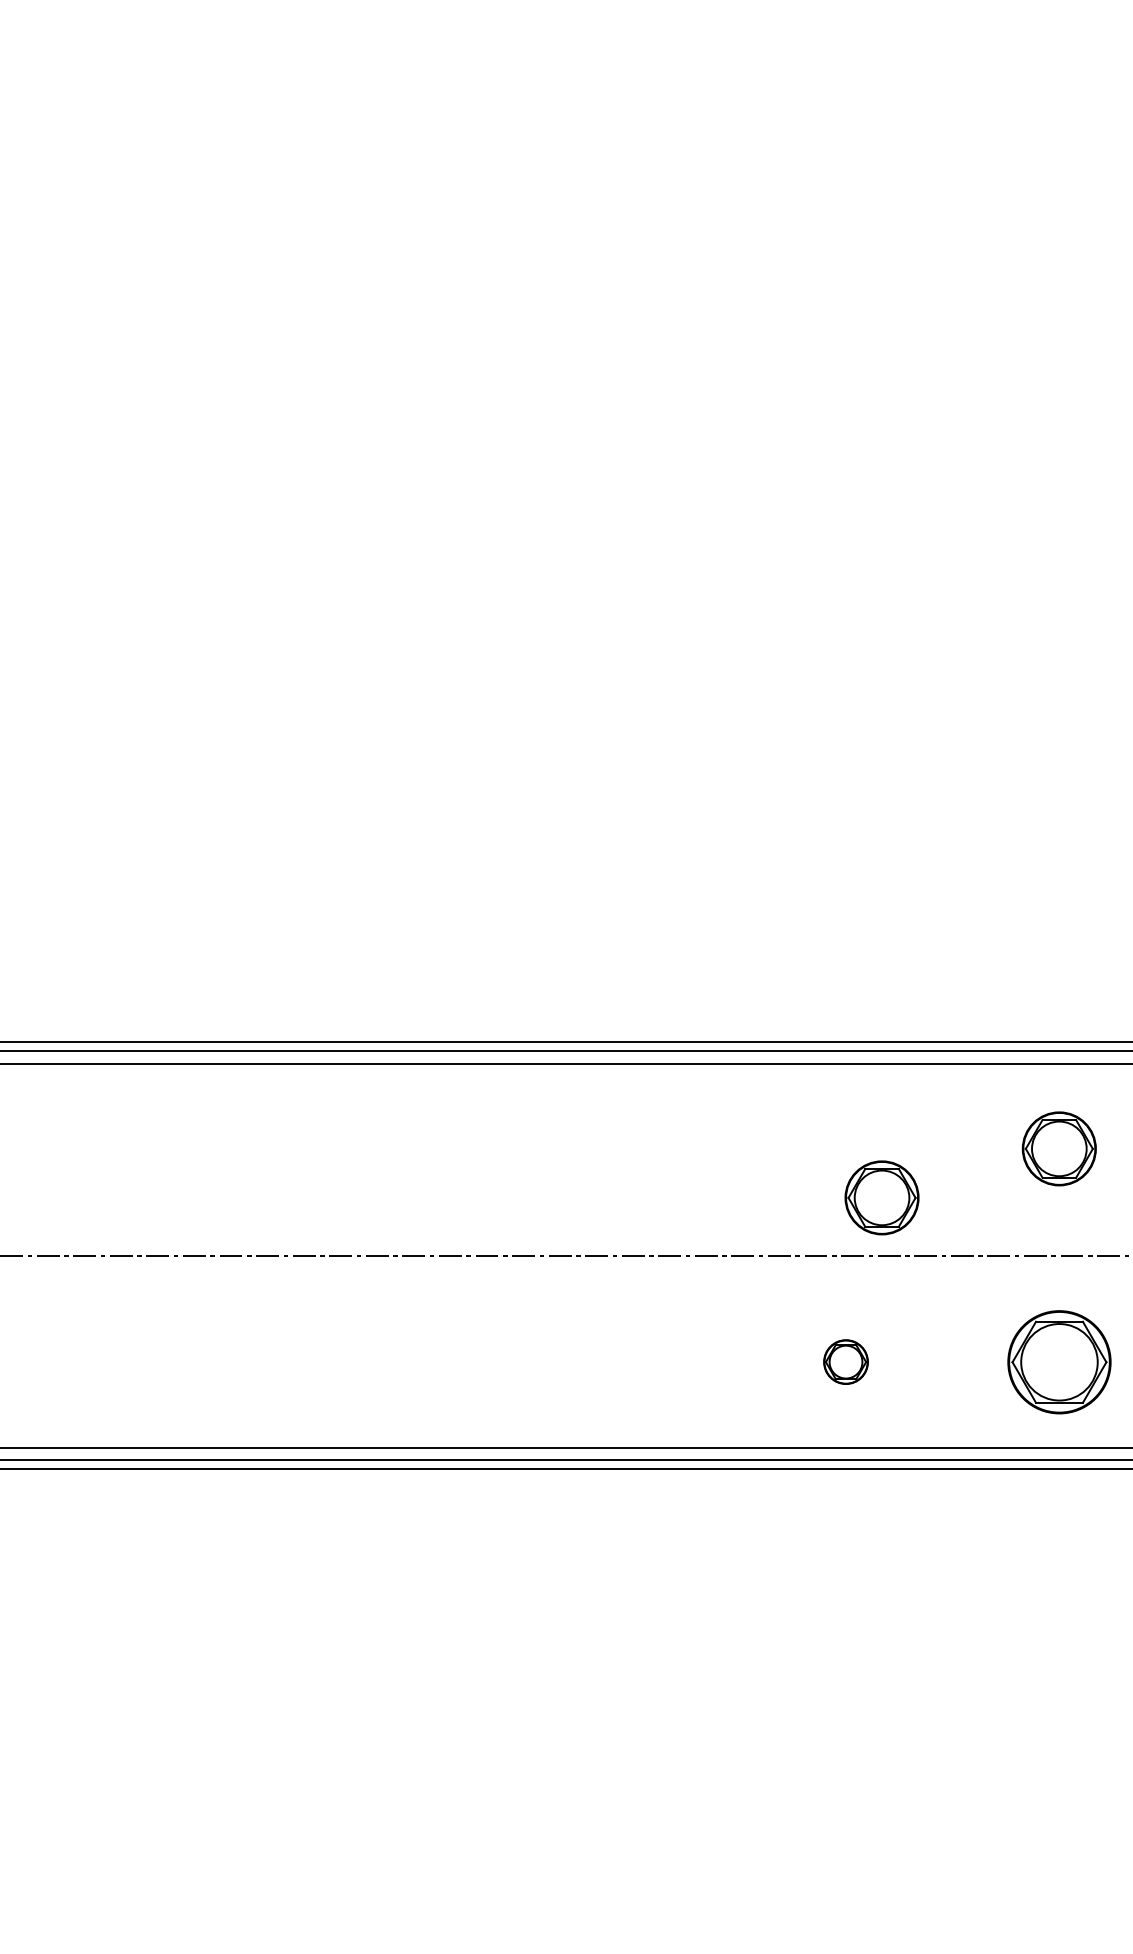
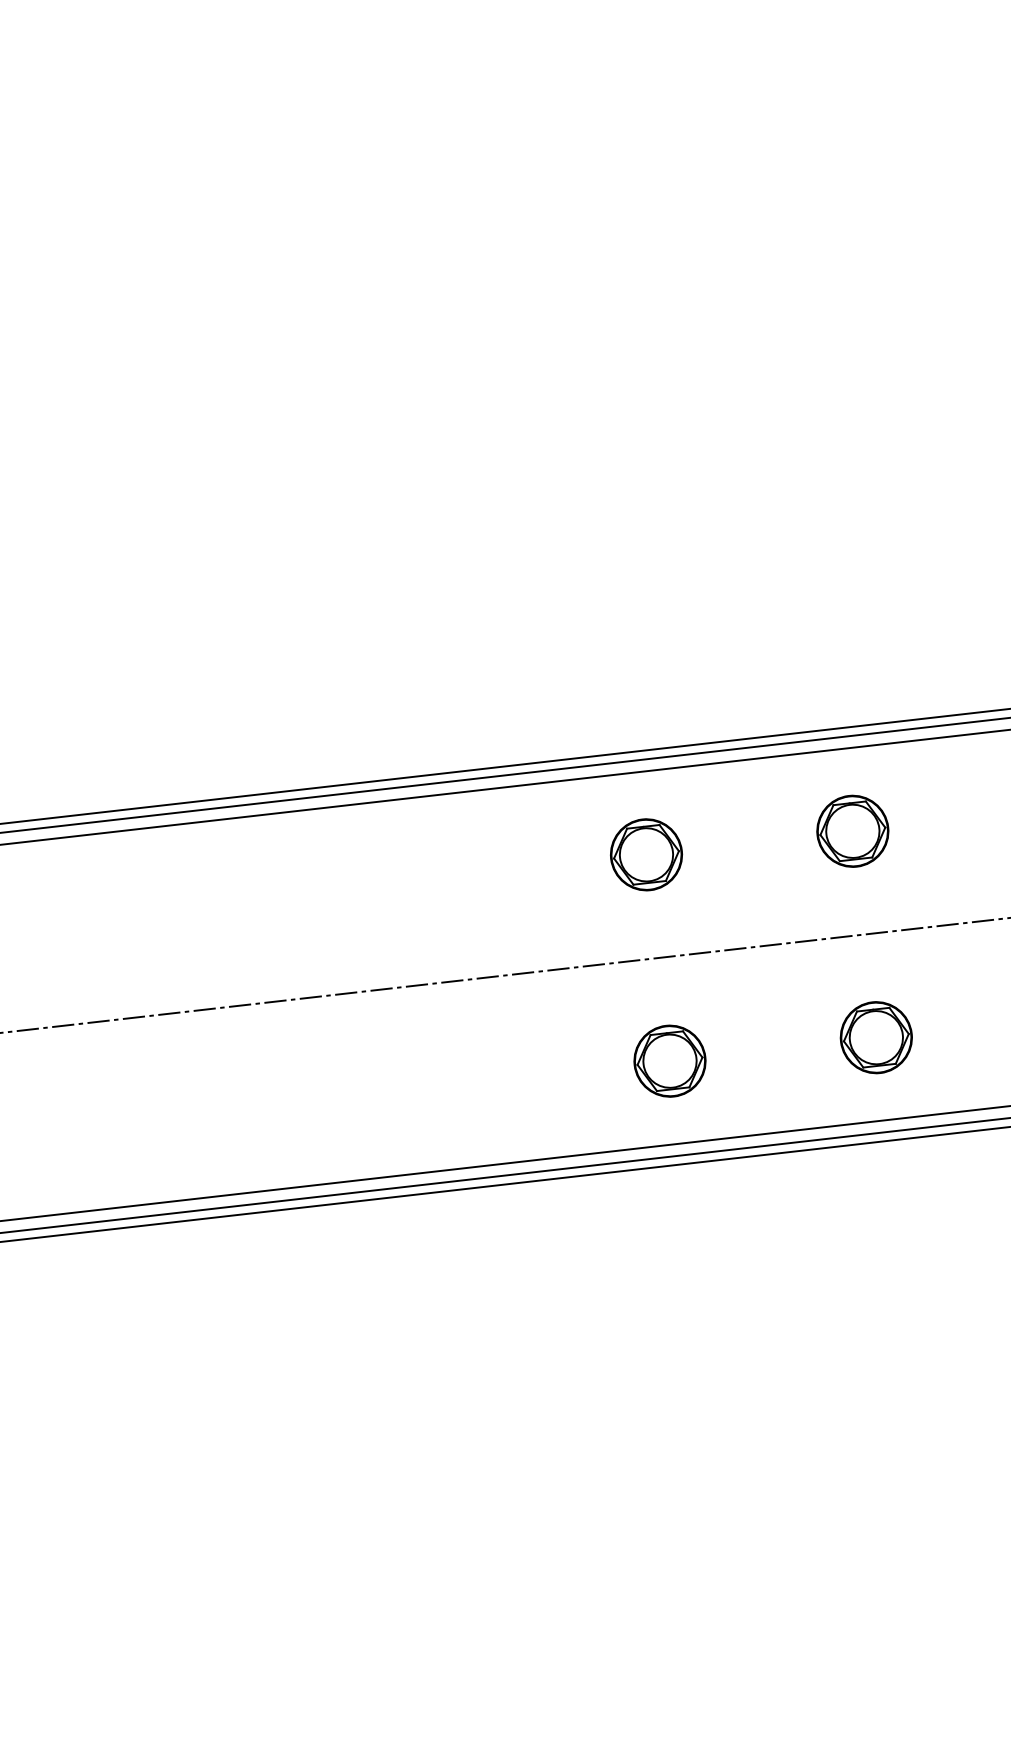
part: (881, 1197) -> (645, 854), moved
part: (845, 1361) -> (669, 1060), size x1.67
part: (1058, 1361) -> (875, 1037), size x0.71

